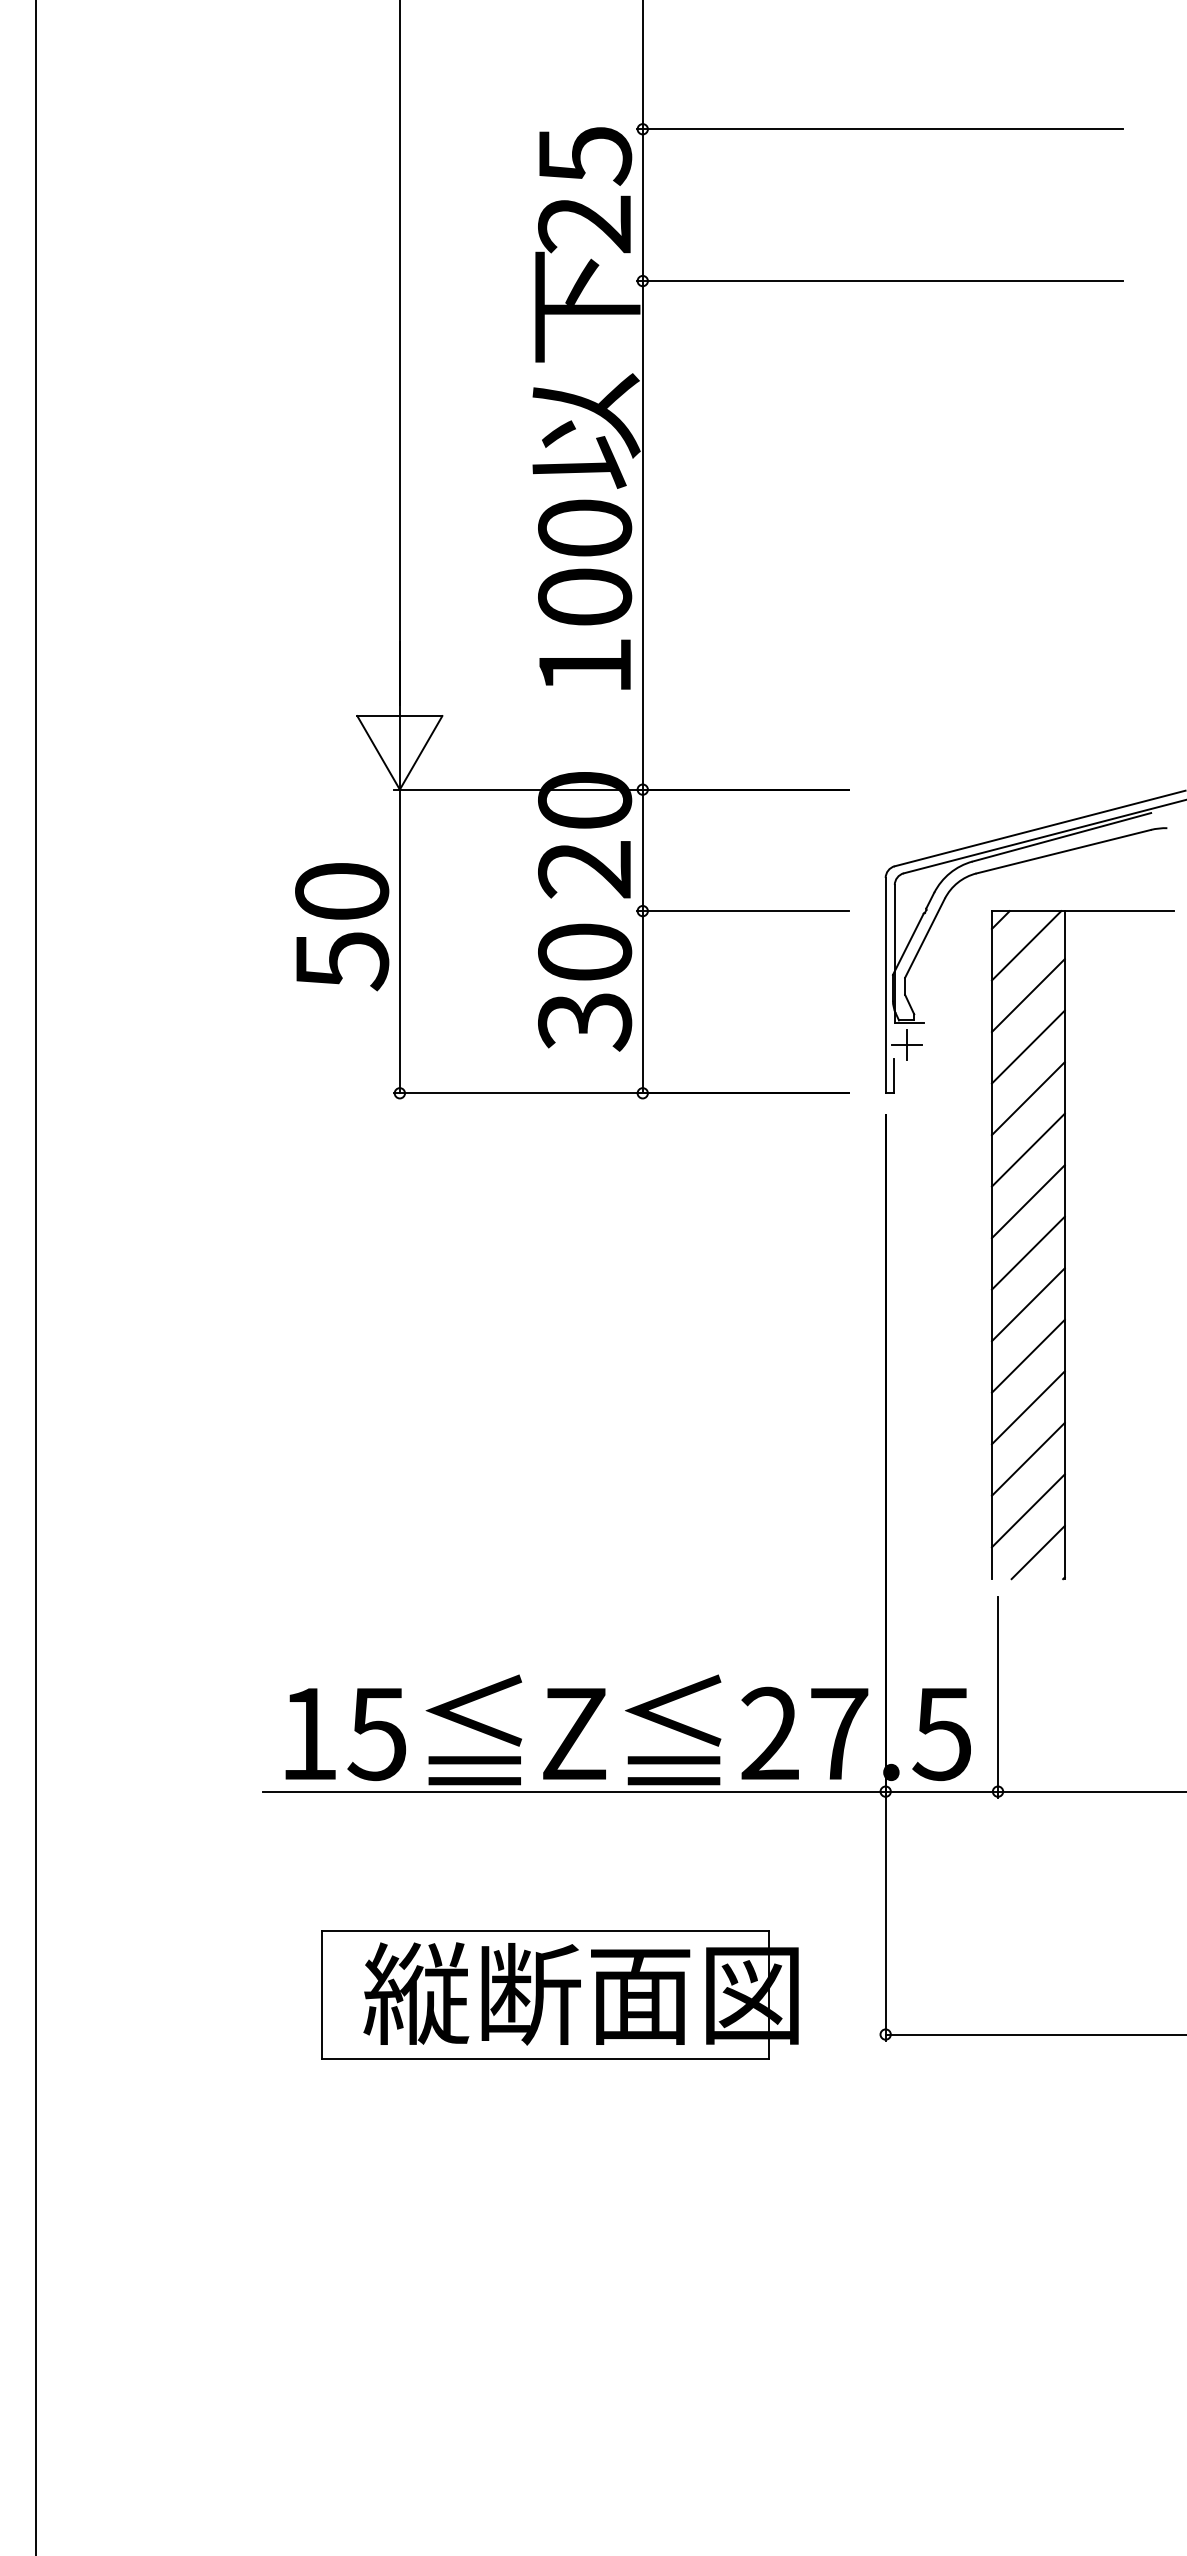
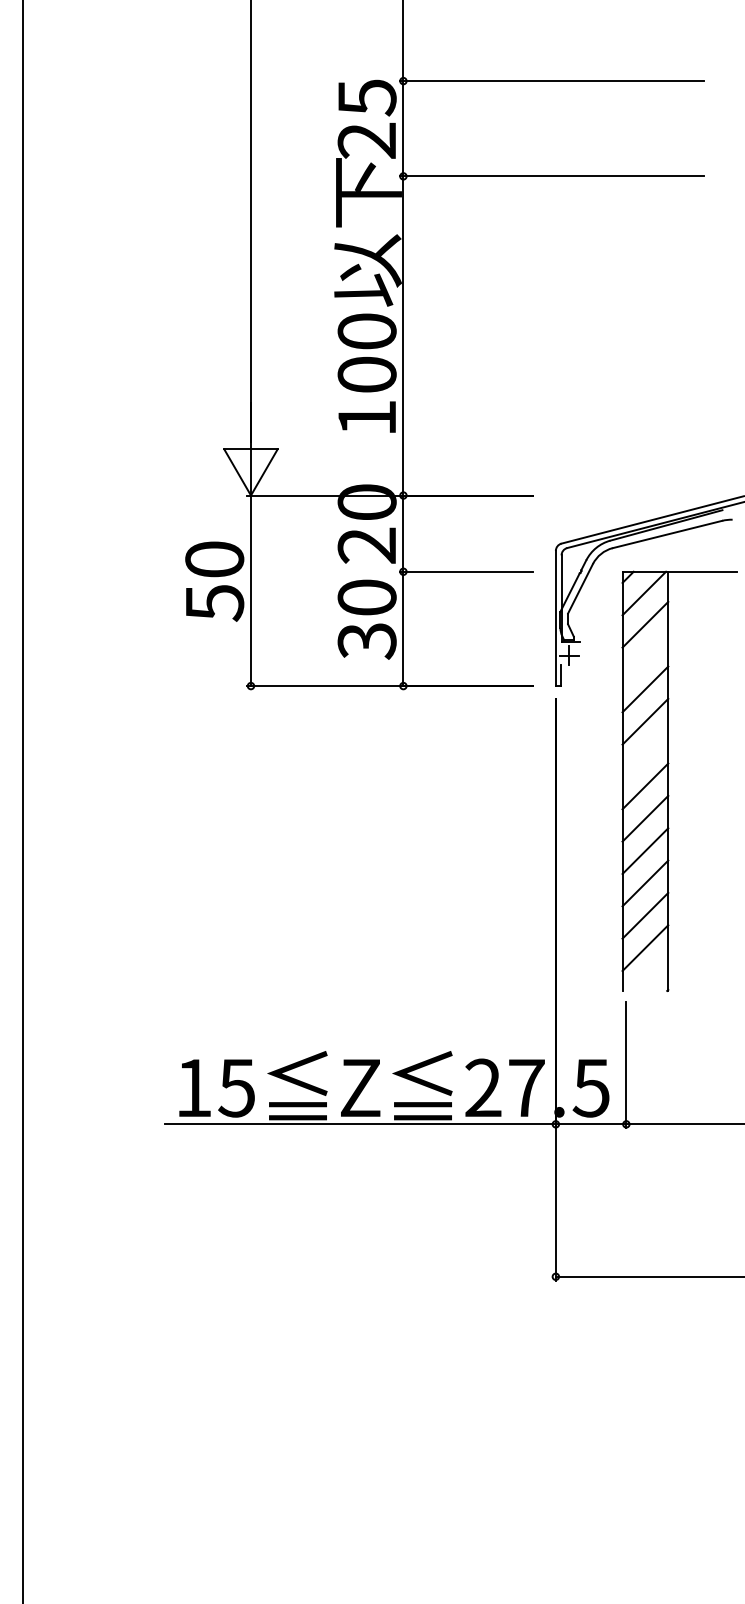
line: (1028, 1046) -> (645, 656), removed
line: (1028, 1200) -> (645, 753), removed
line: (1038, 1551) -> (651, 973), removed
part: (560, 1994) -> (351, 1251), removed

